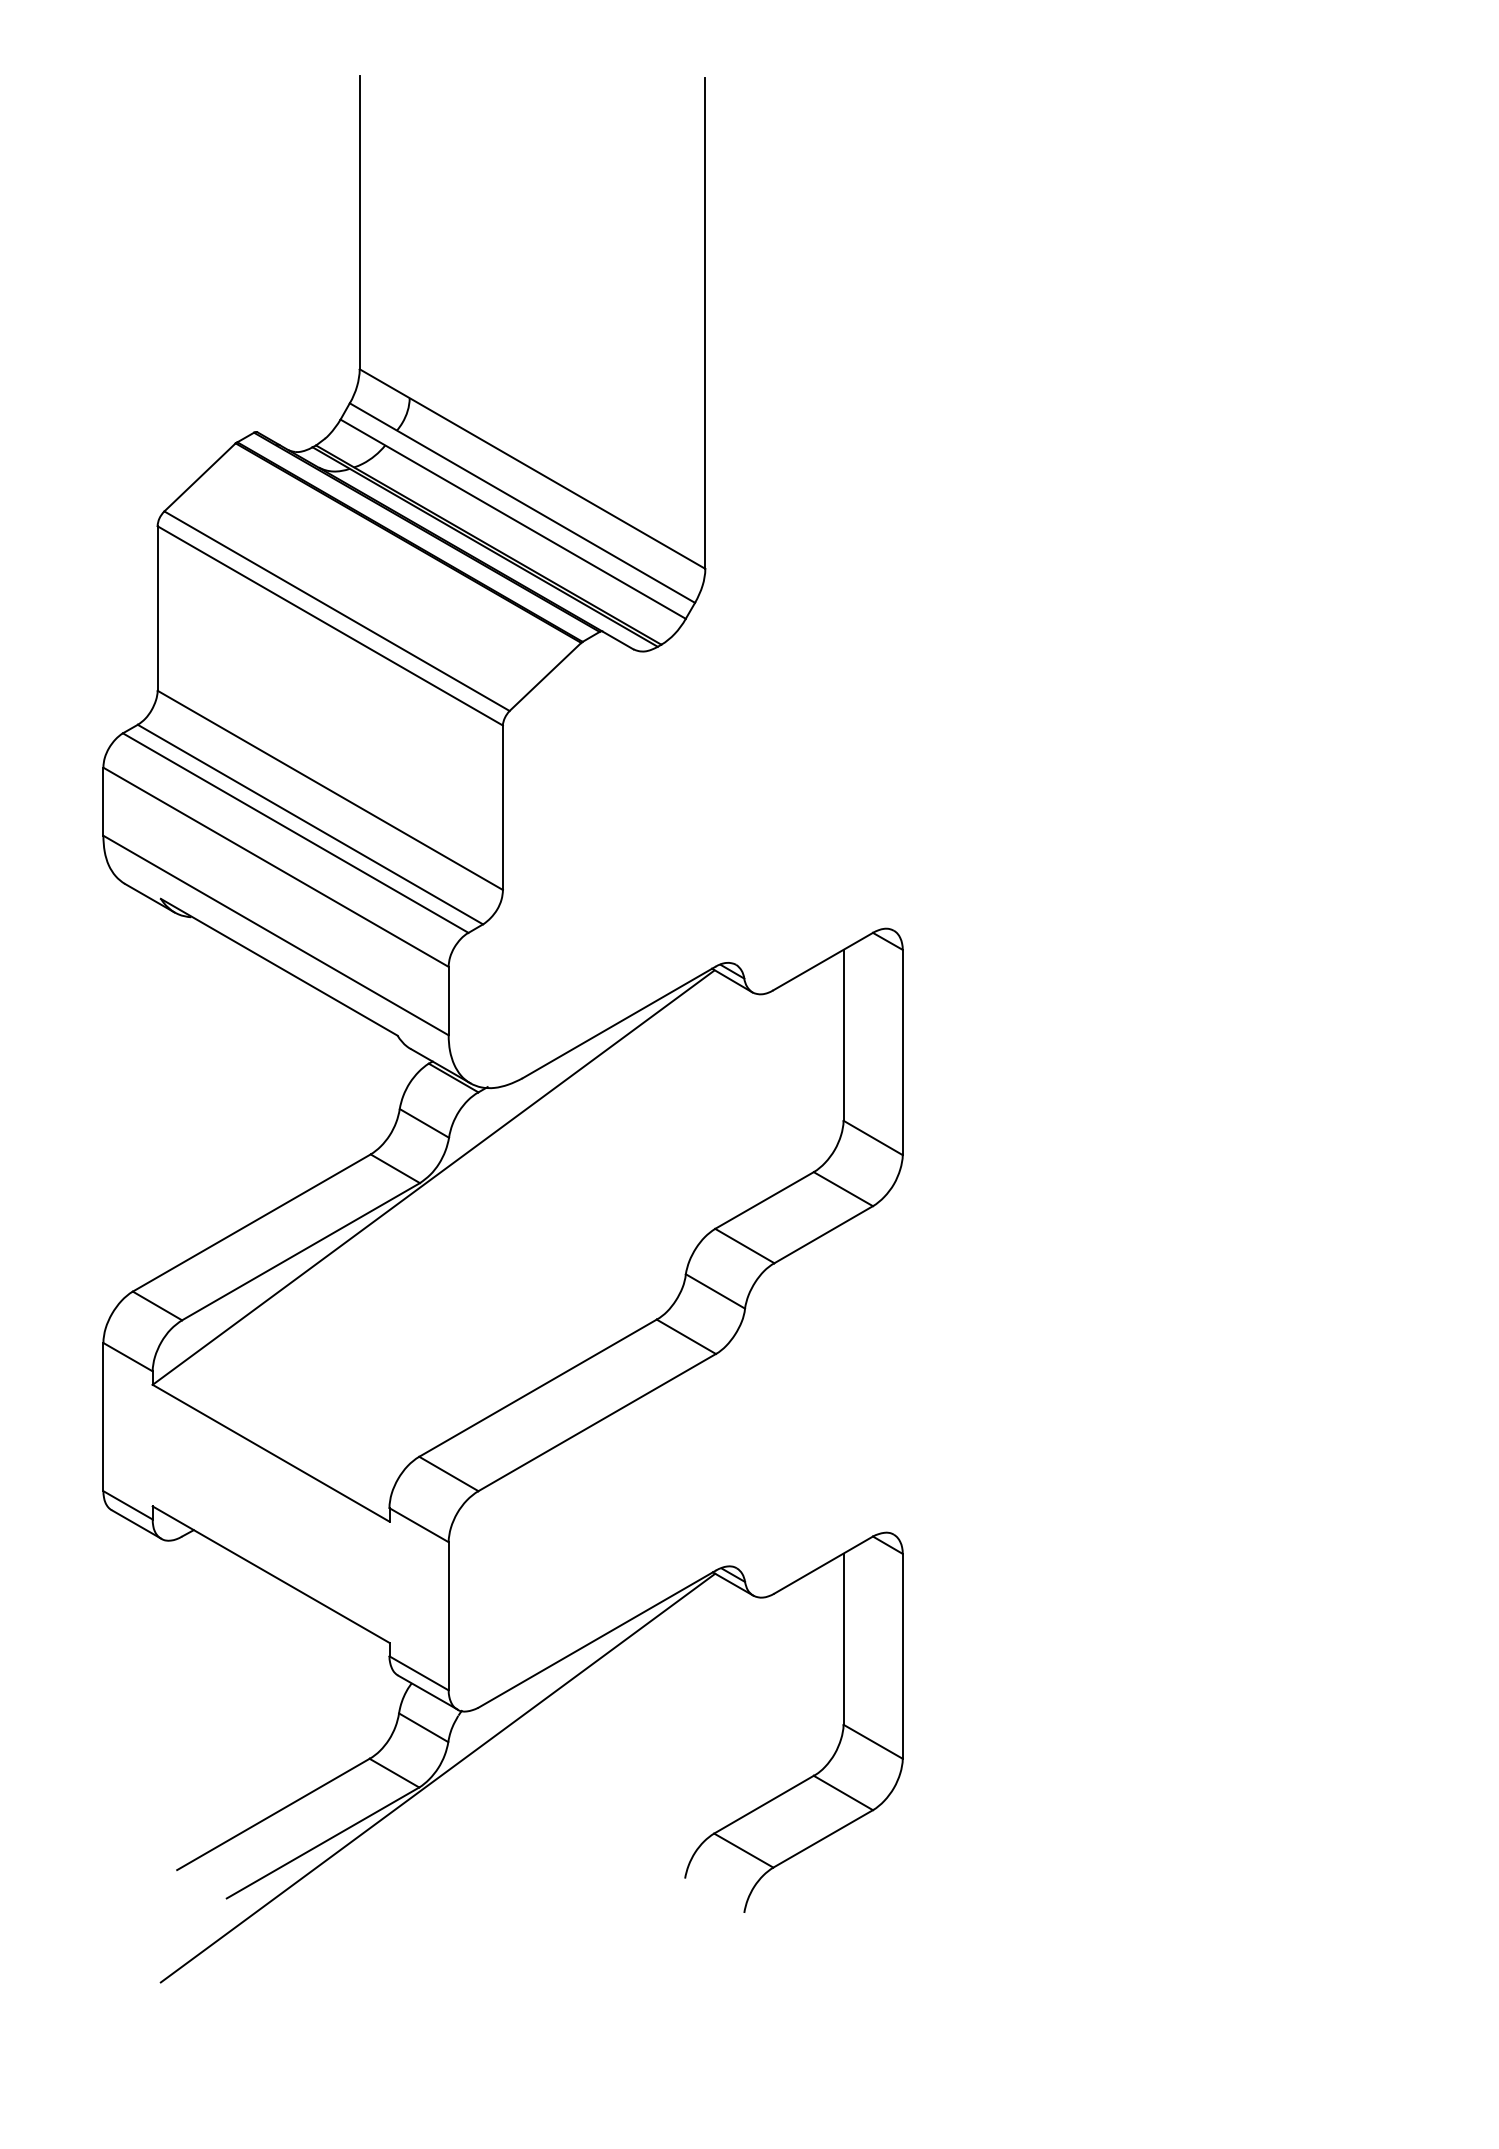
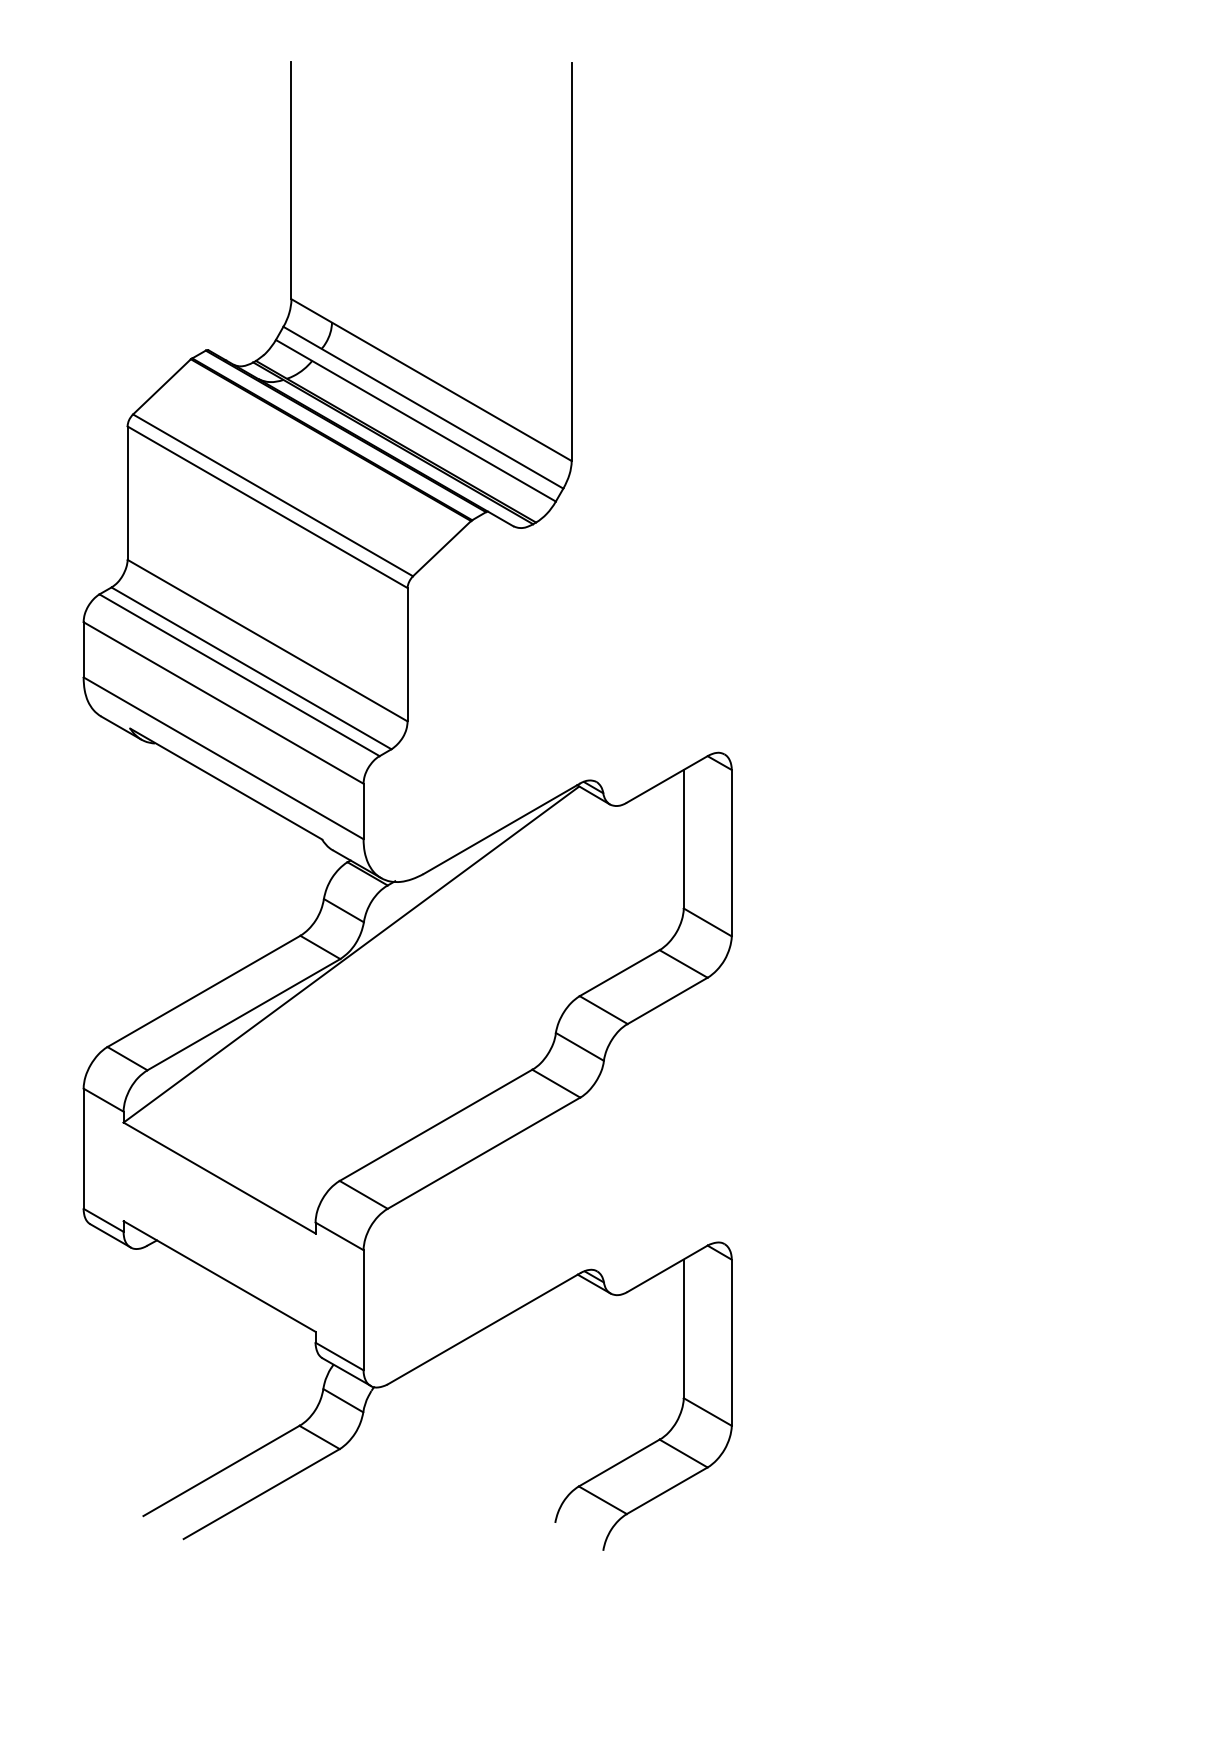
line: (437, 1777) -> (354, 1440), removed

